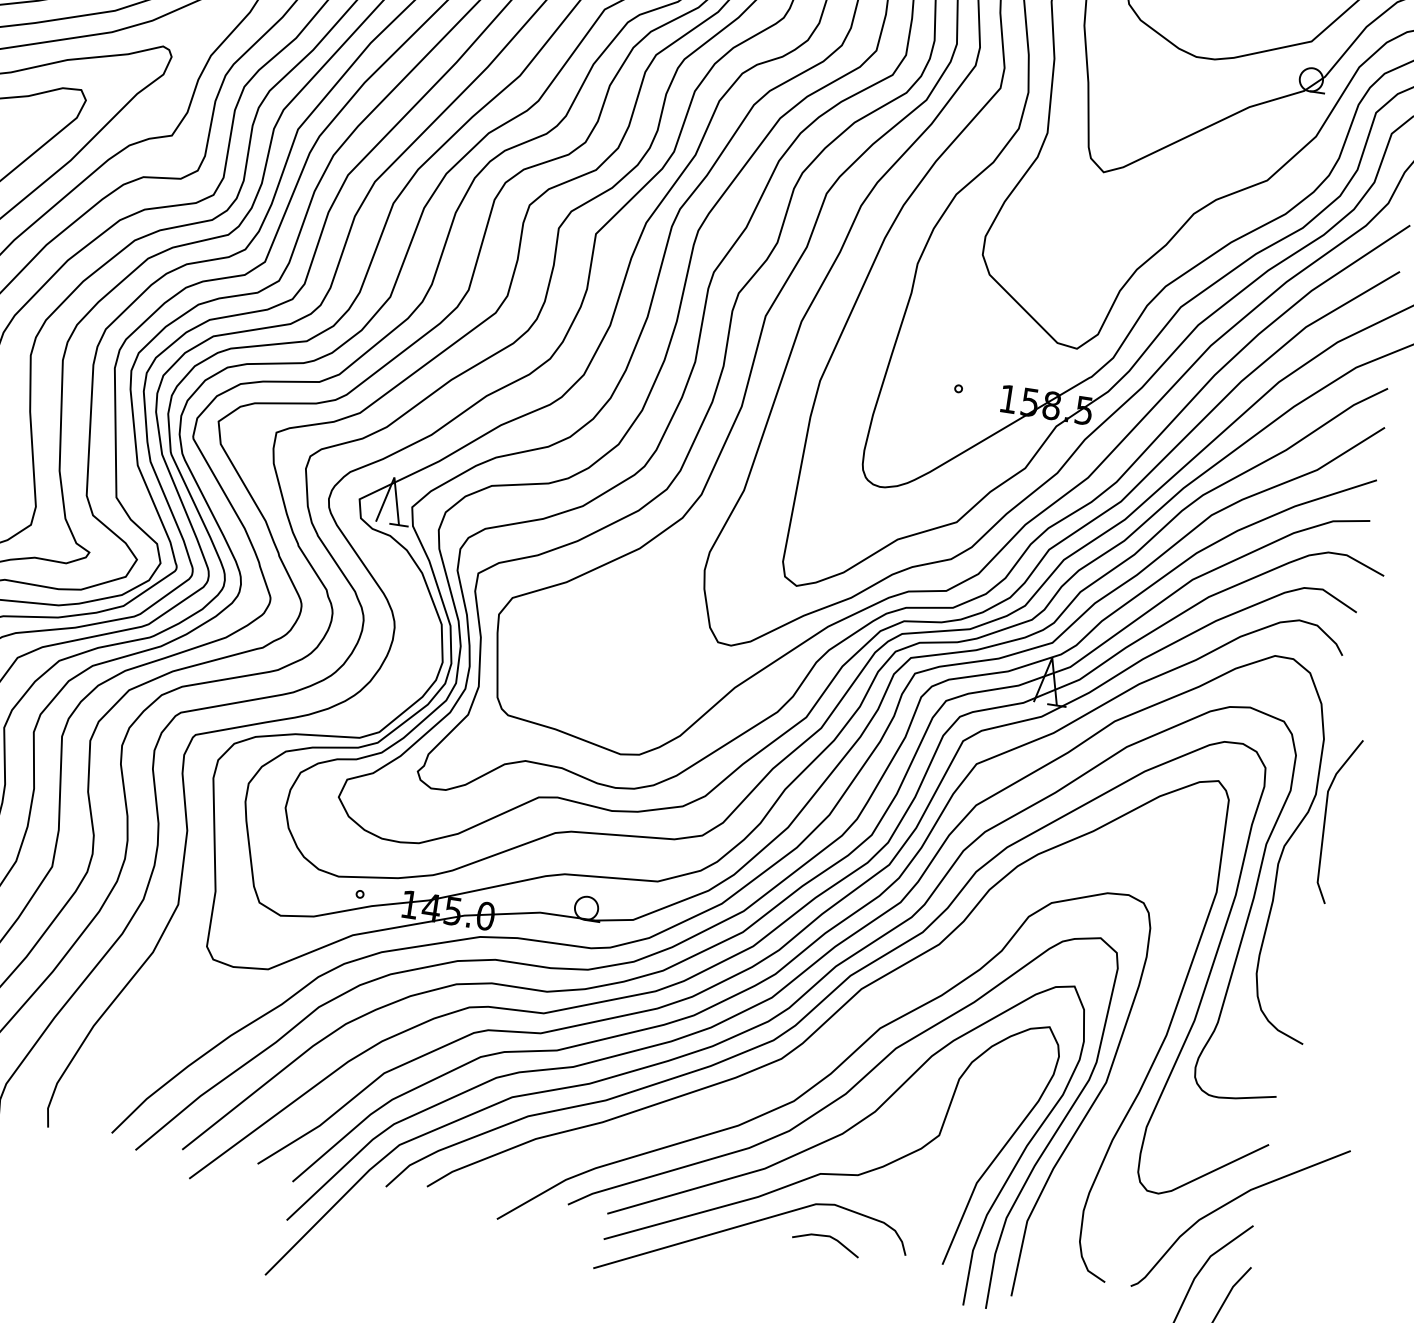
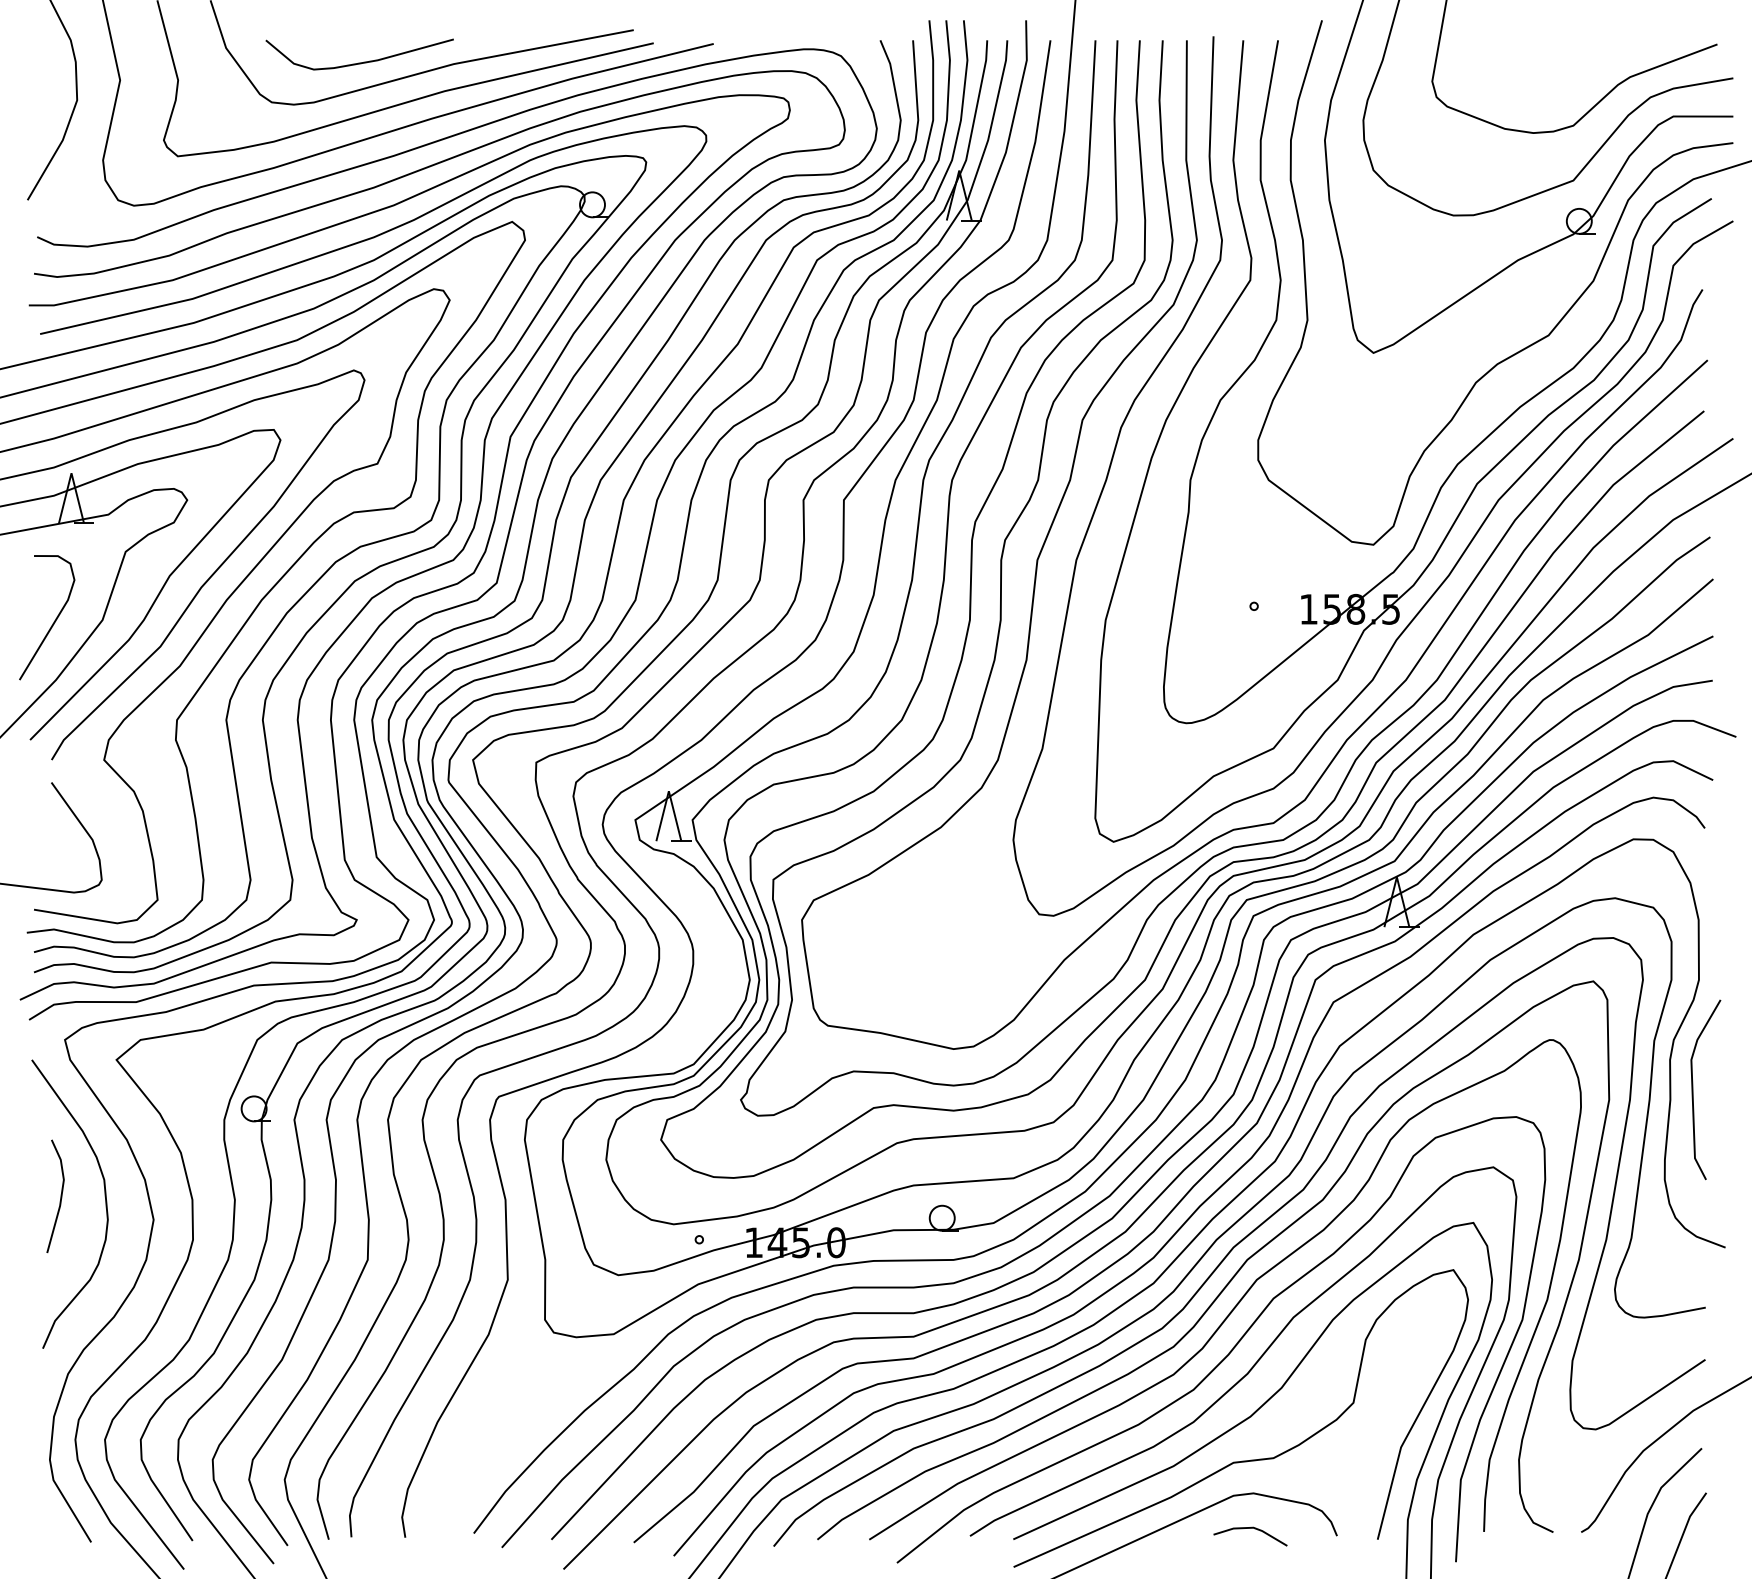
line: (1325, 819) -> (1693, 1089), moved
curve: (849, 1023) -> (1240, 1298), added

